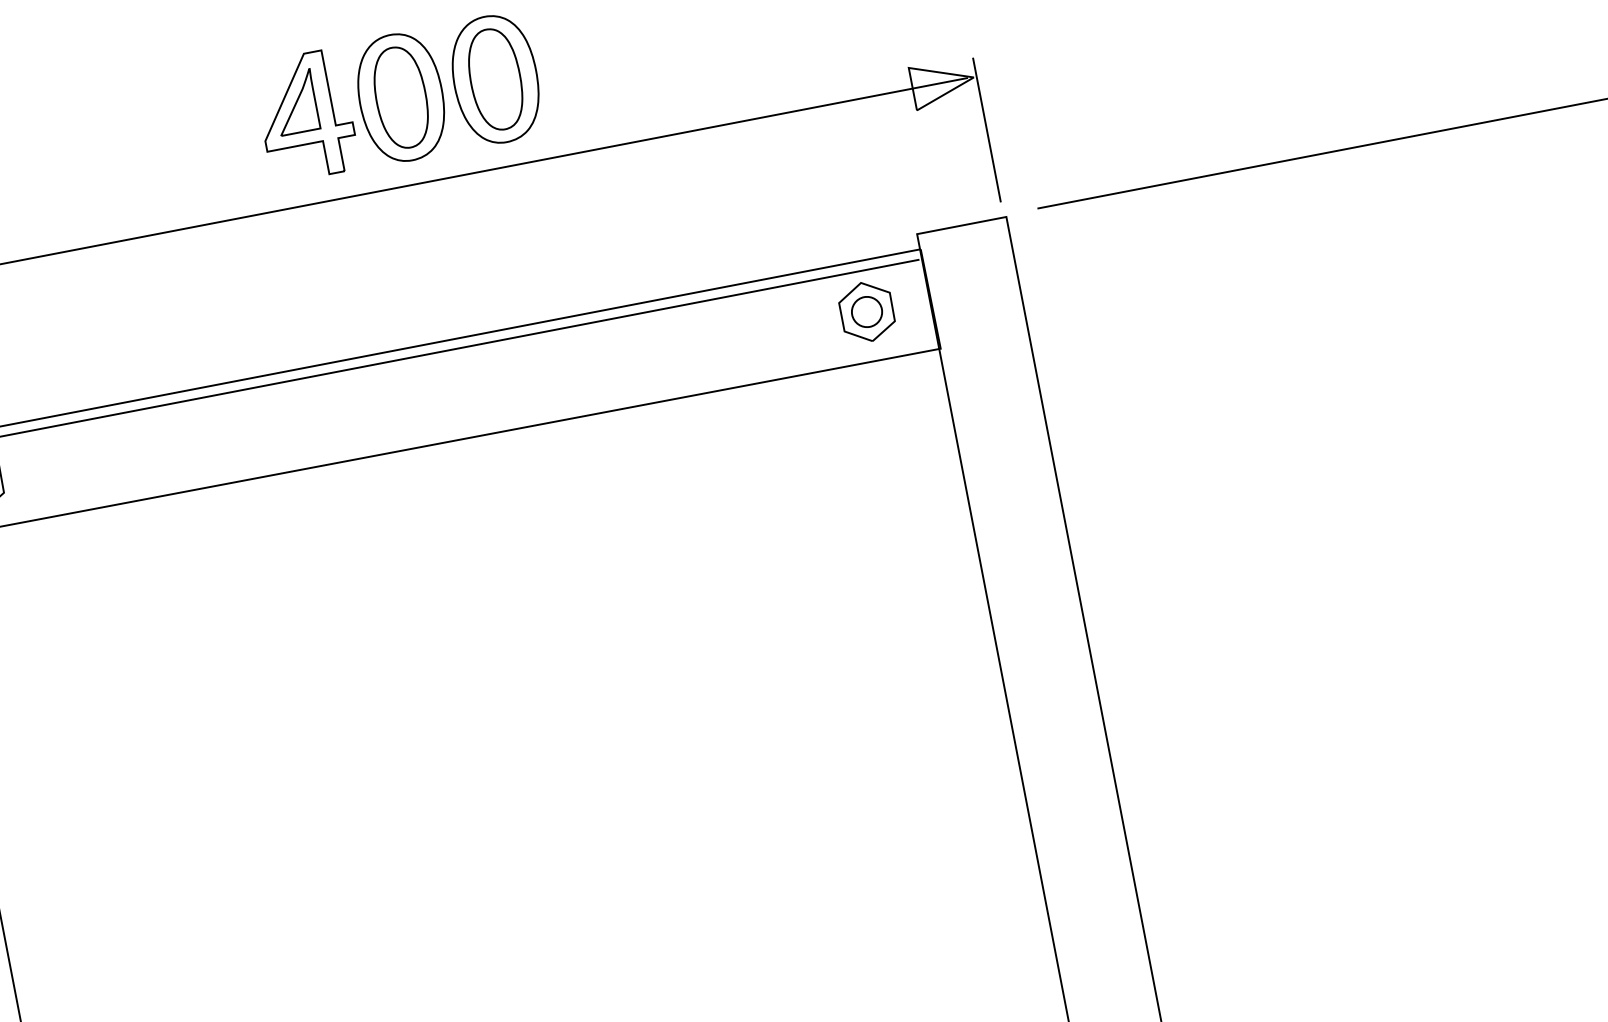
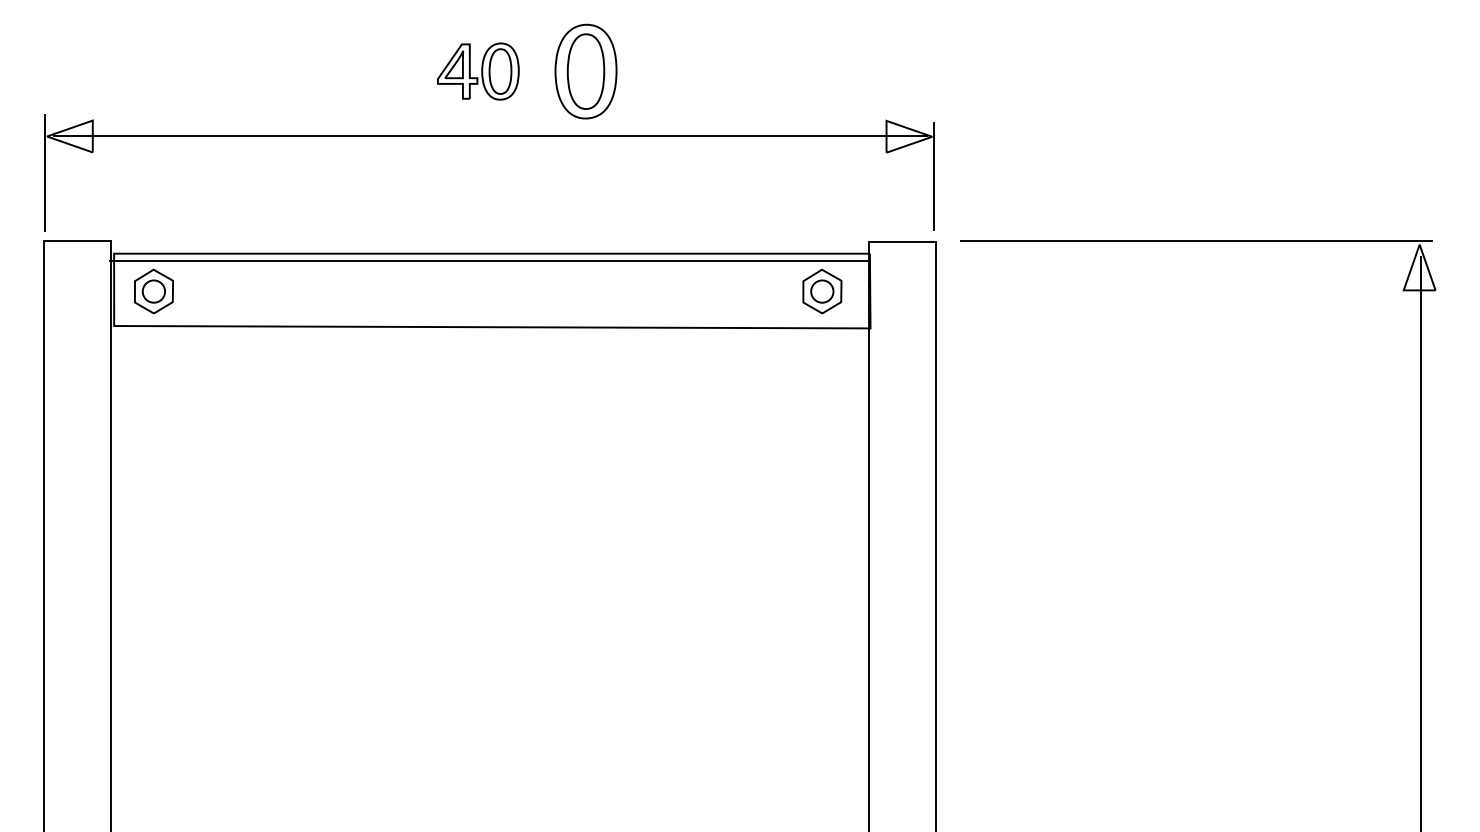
part: (352, 106) -> (478, 71), size x0.6

